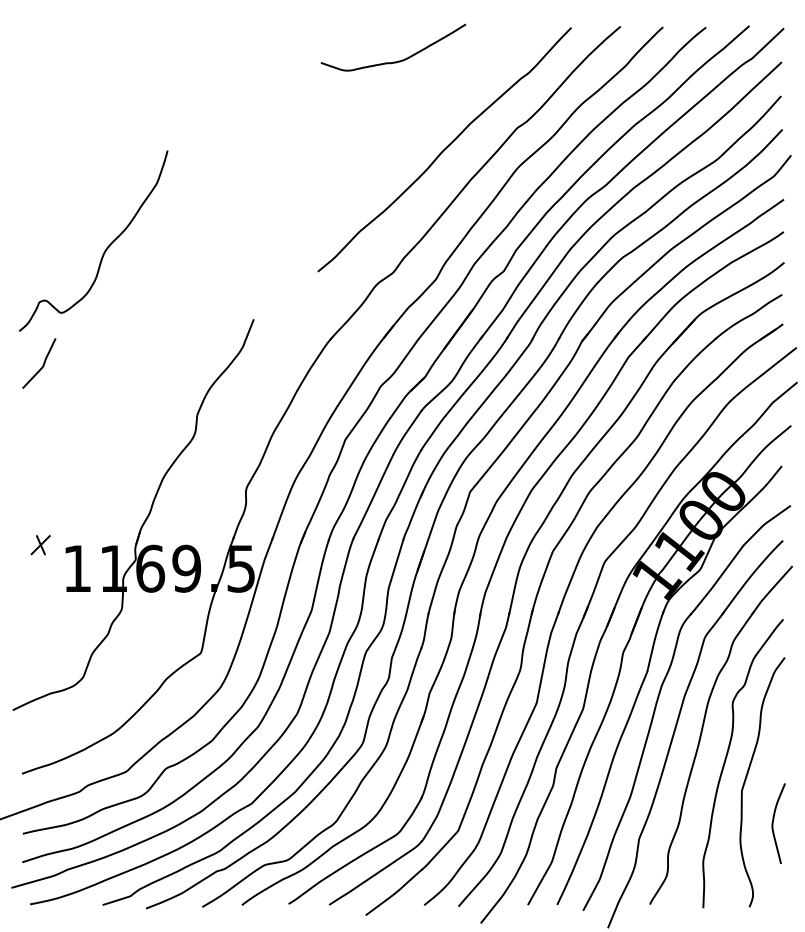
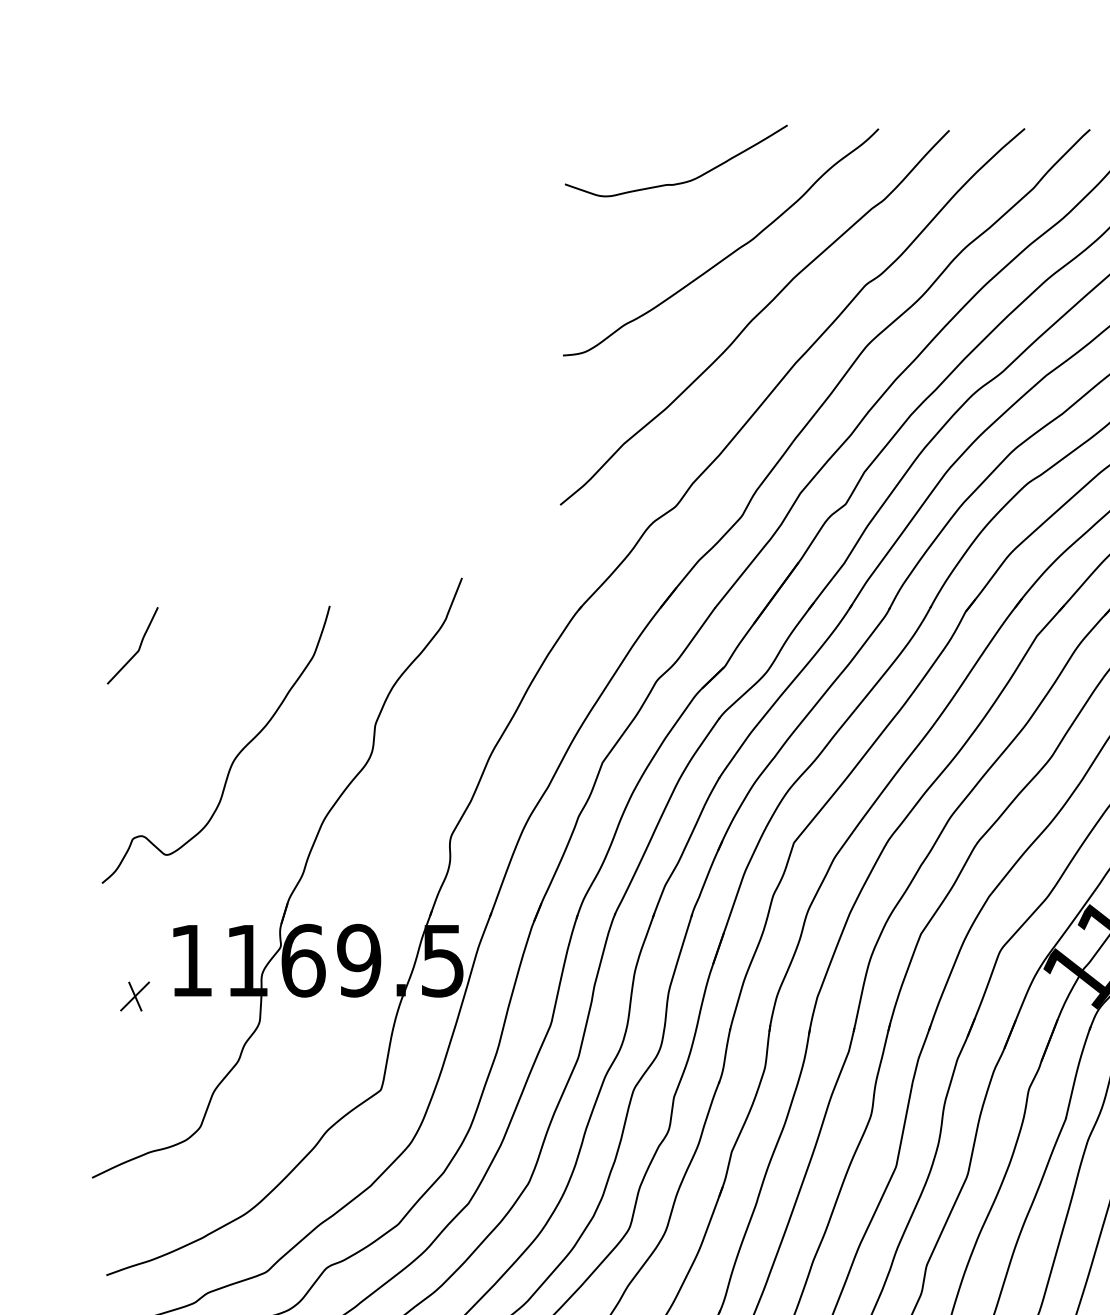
curve: (428, 107) -> (730, 252), added
curve: (106, 247) -> (235, 754), moved
part: (40, 545) -> (134, 997), moved

